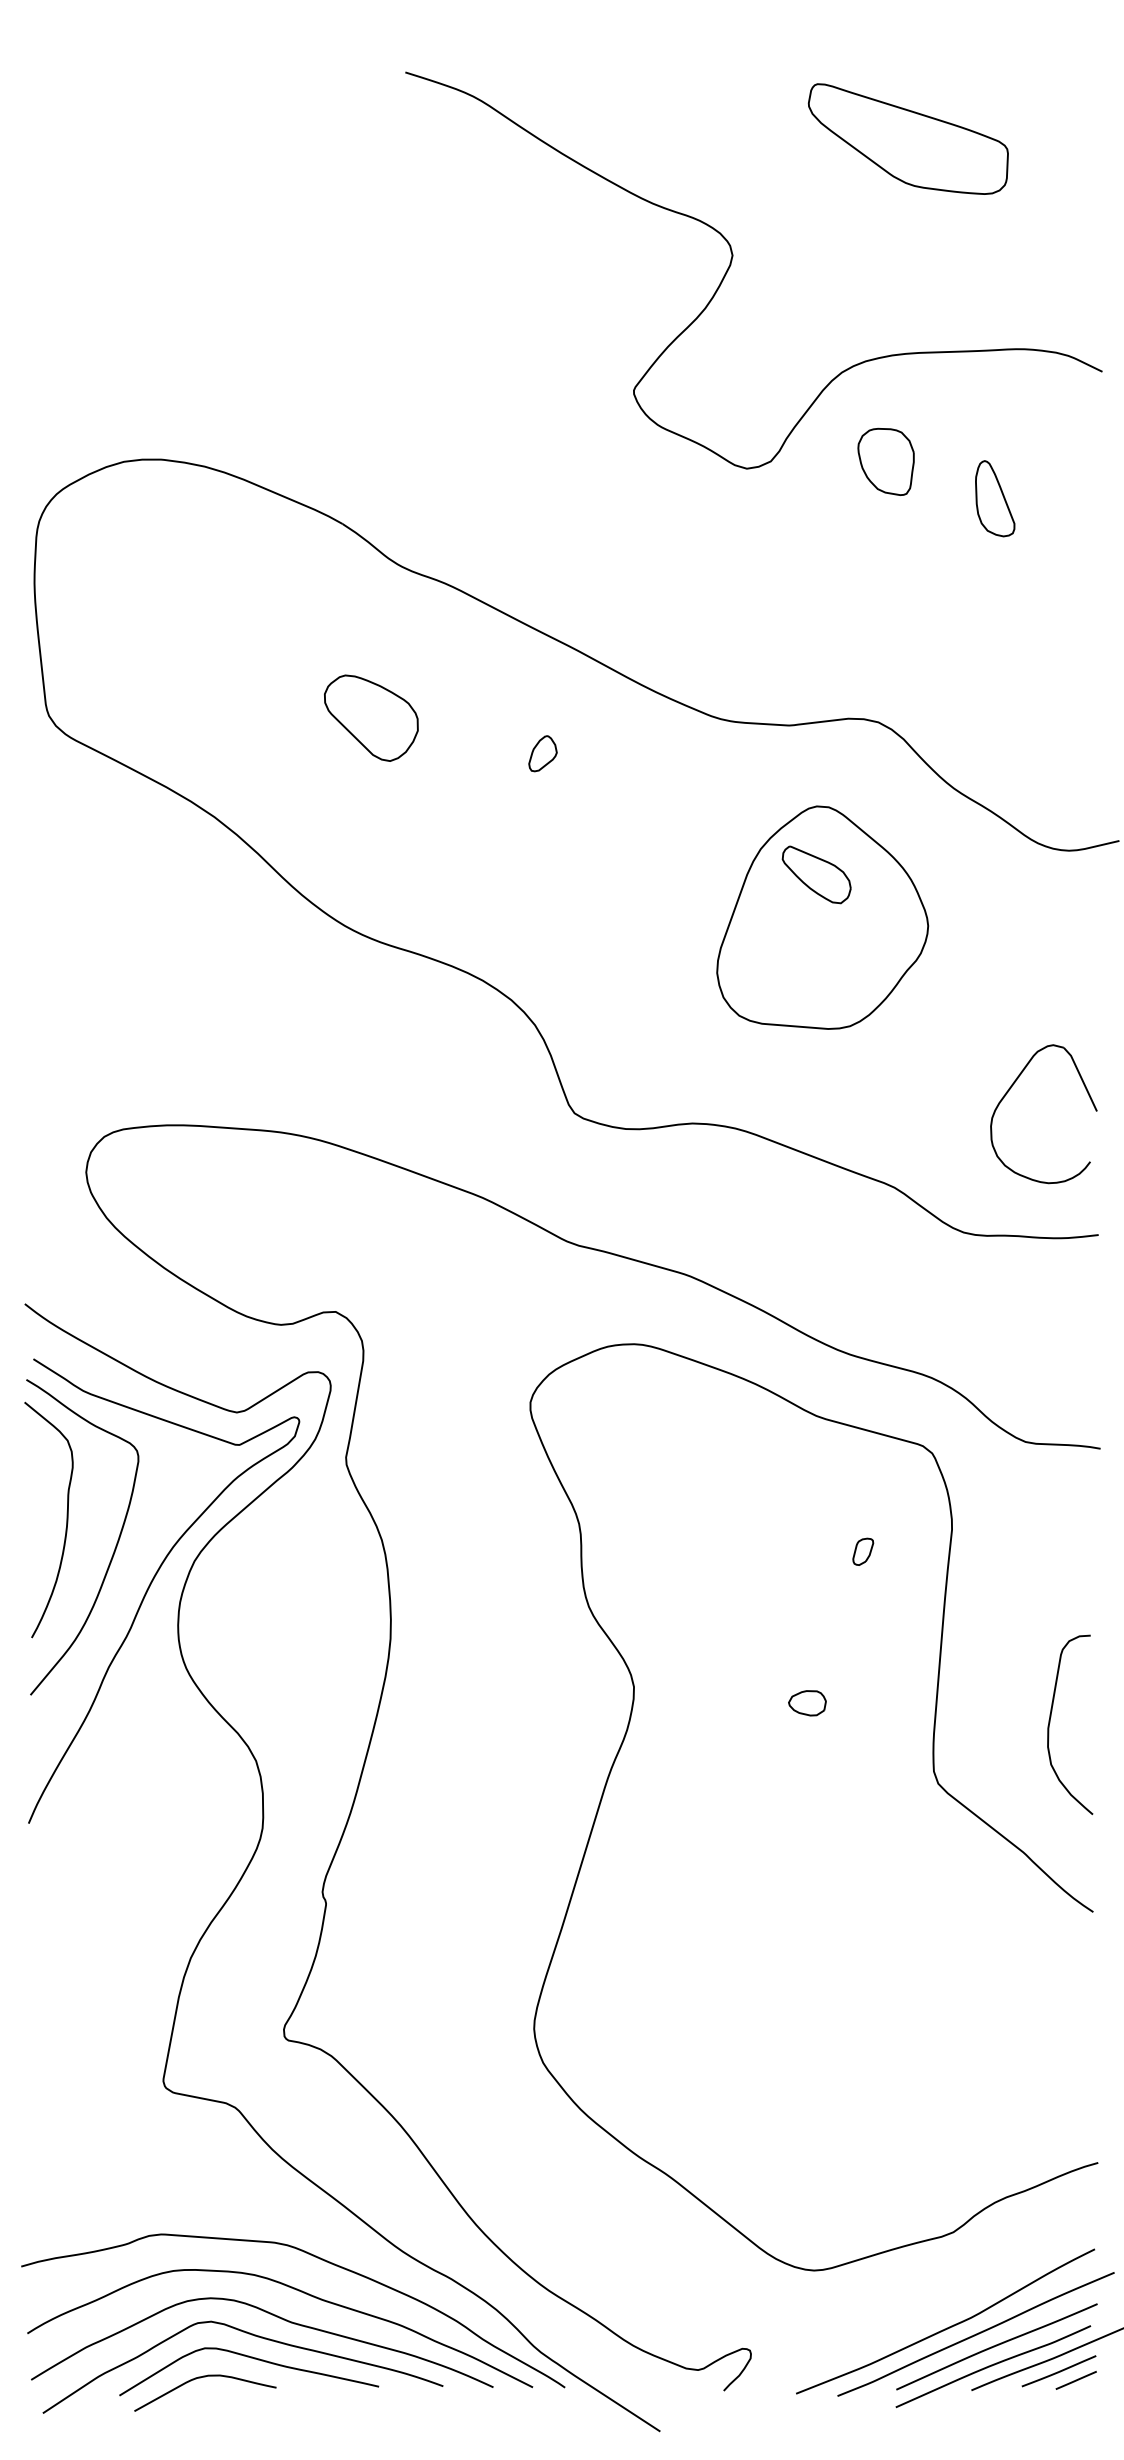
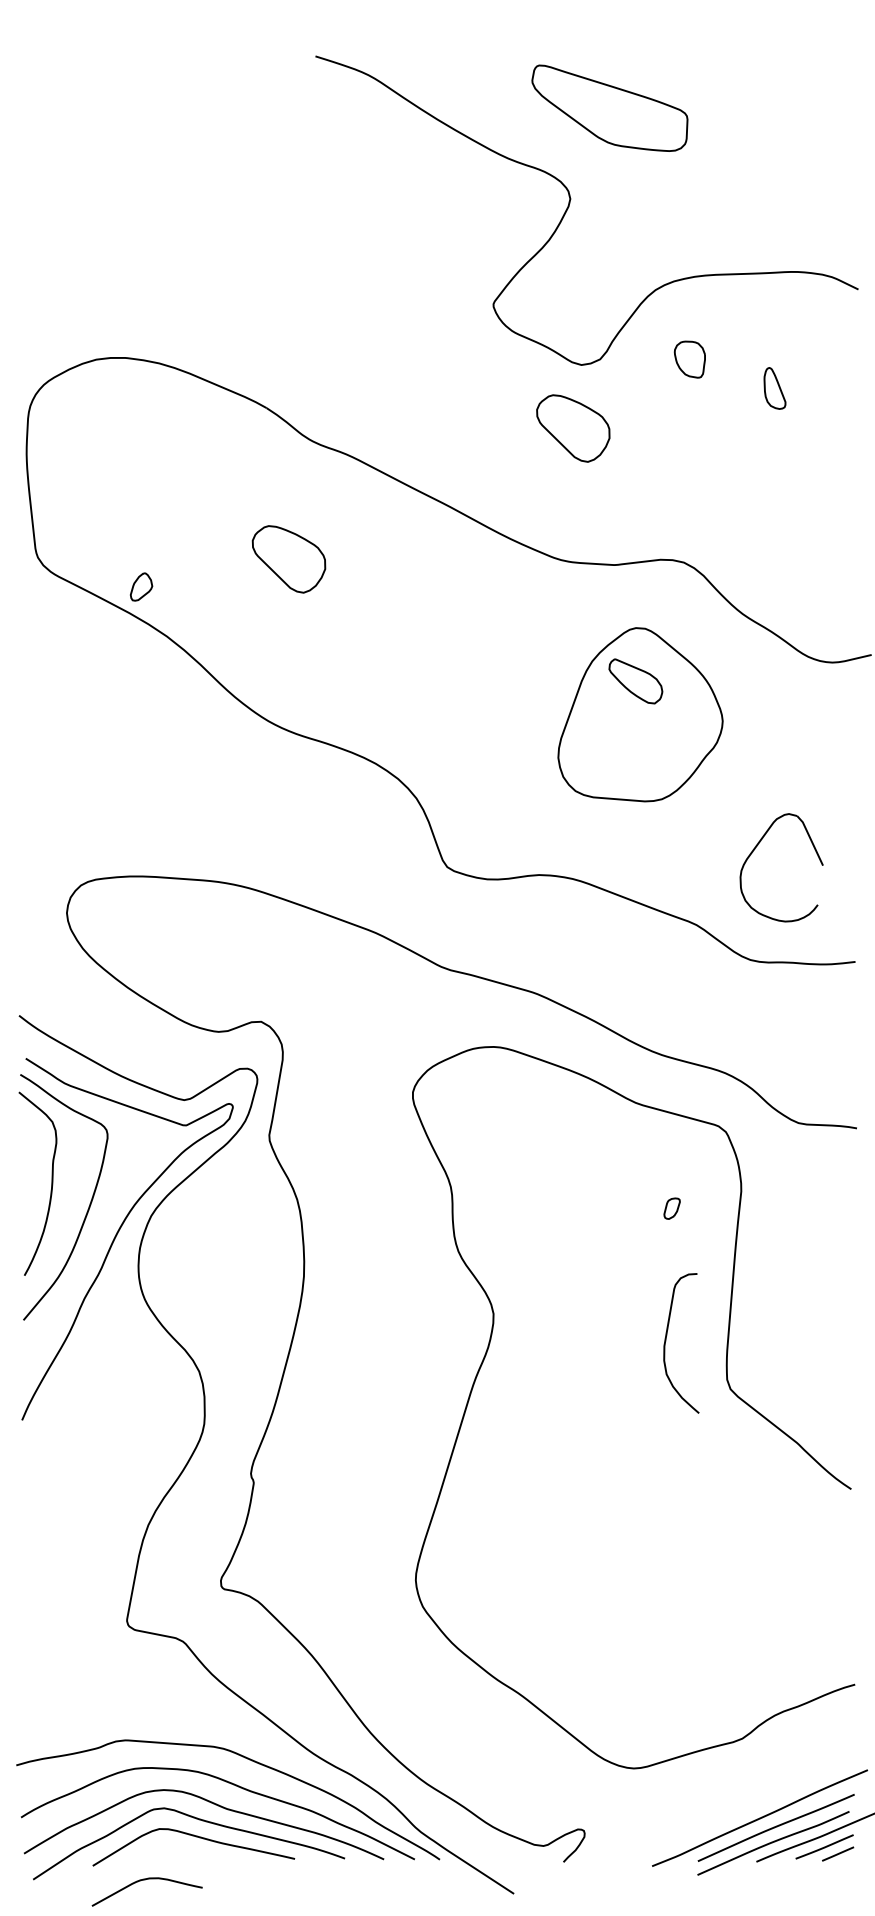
part: (907, 138) -> (609, 107), moved
part: (885, 461) -> (689, 359), size x0.7
part: (995, 498) -> (775, 388), size x0.7
part: (736, 549) -> (573, 427), added
part: (542, 753) -> (141, 586), moved
part: (1011, 1088) -> (756, 847), moved
part: (807, 1703) -> (628, 1326), removed
curve: (1050, 1723) -> (666, 1342), moved
curve: (946, 2327) -> (736, 1812), removed
curve: (200, 2378) -> (143, 1880), moved

